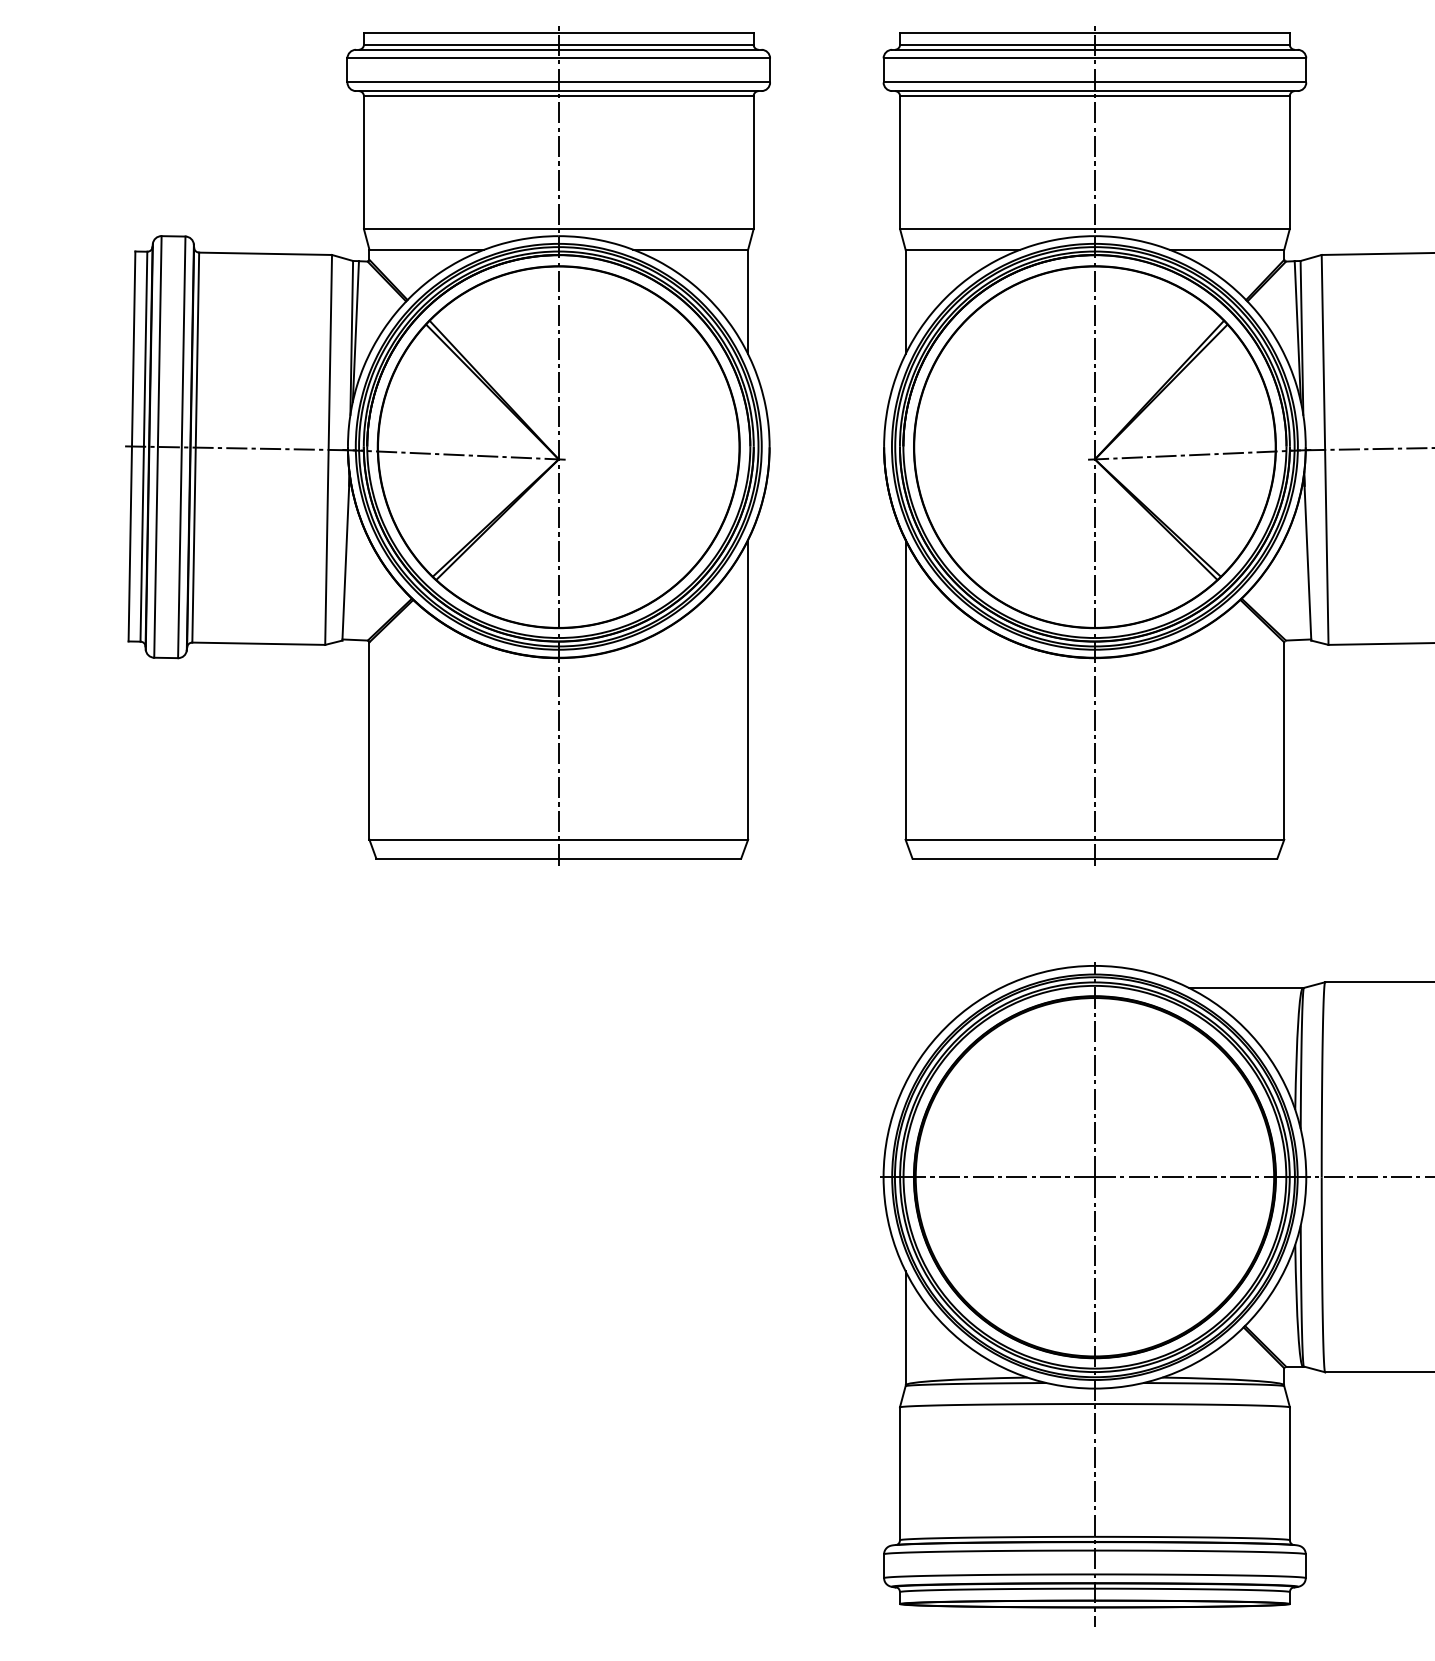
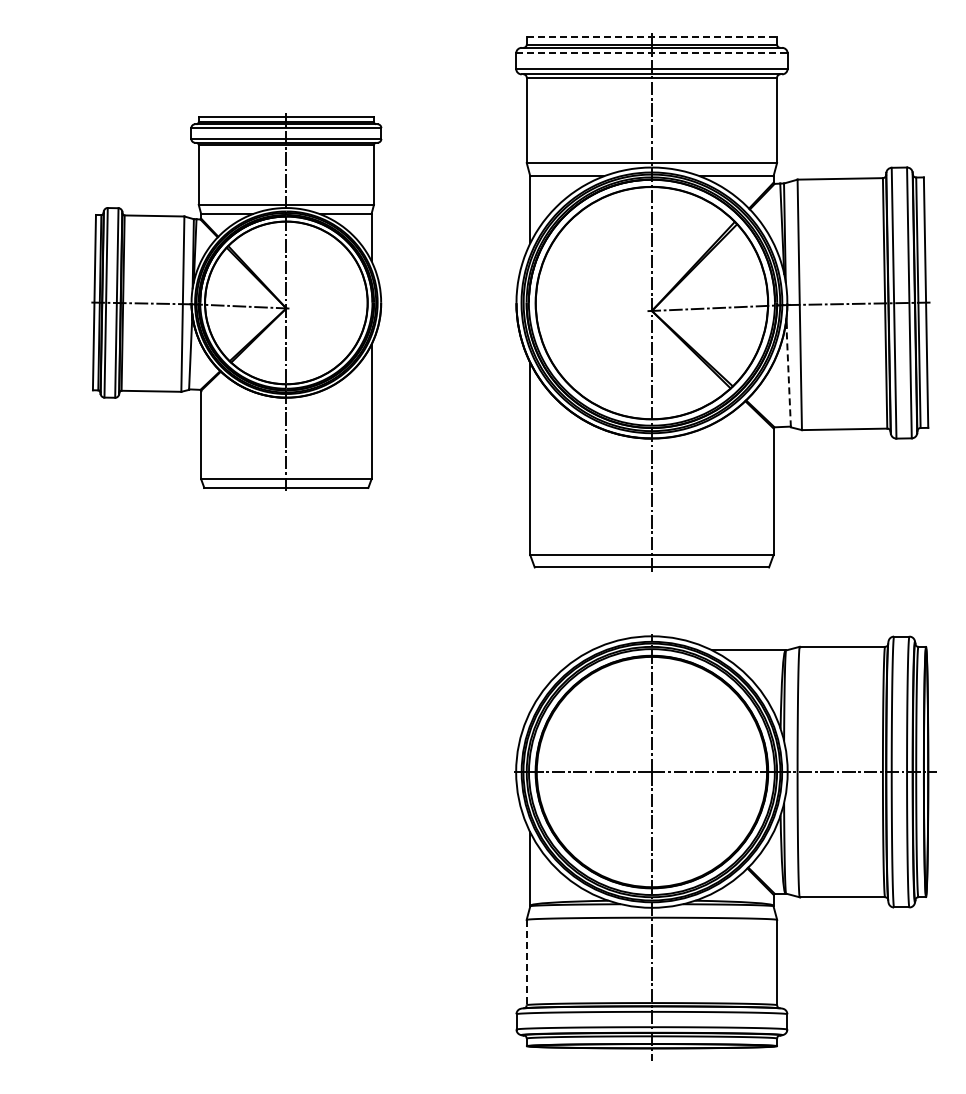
line: (1095, 32) -> (652, 36), solid -> dashed
line: (1094, 58) -> (651, 53), solid -> dashed
part: (448, 446) -> (236, 302), size x0.7
line: (1307, 556) -> (788, 373), solid -> dashed
line: (899, 1473) -> (526, 962), solid -> dashed

